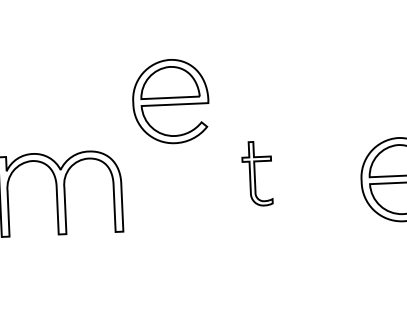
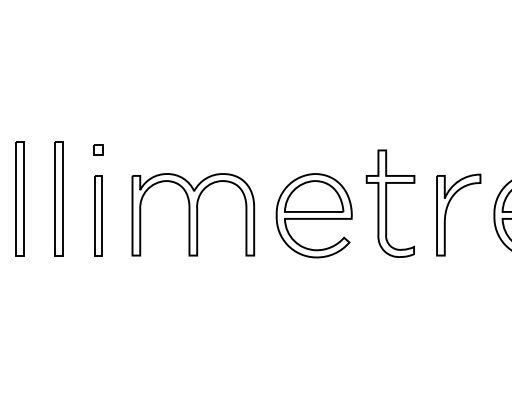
part: (170, 101) -> (313, 215), moved
part: (257, 173) -> (390, 203), size x1.67
part: (314, 178) -> (447, 210), added

